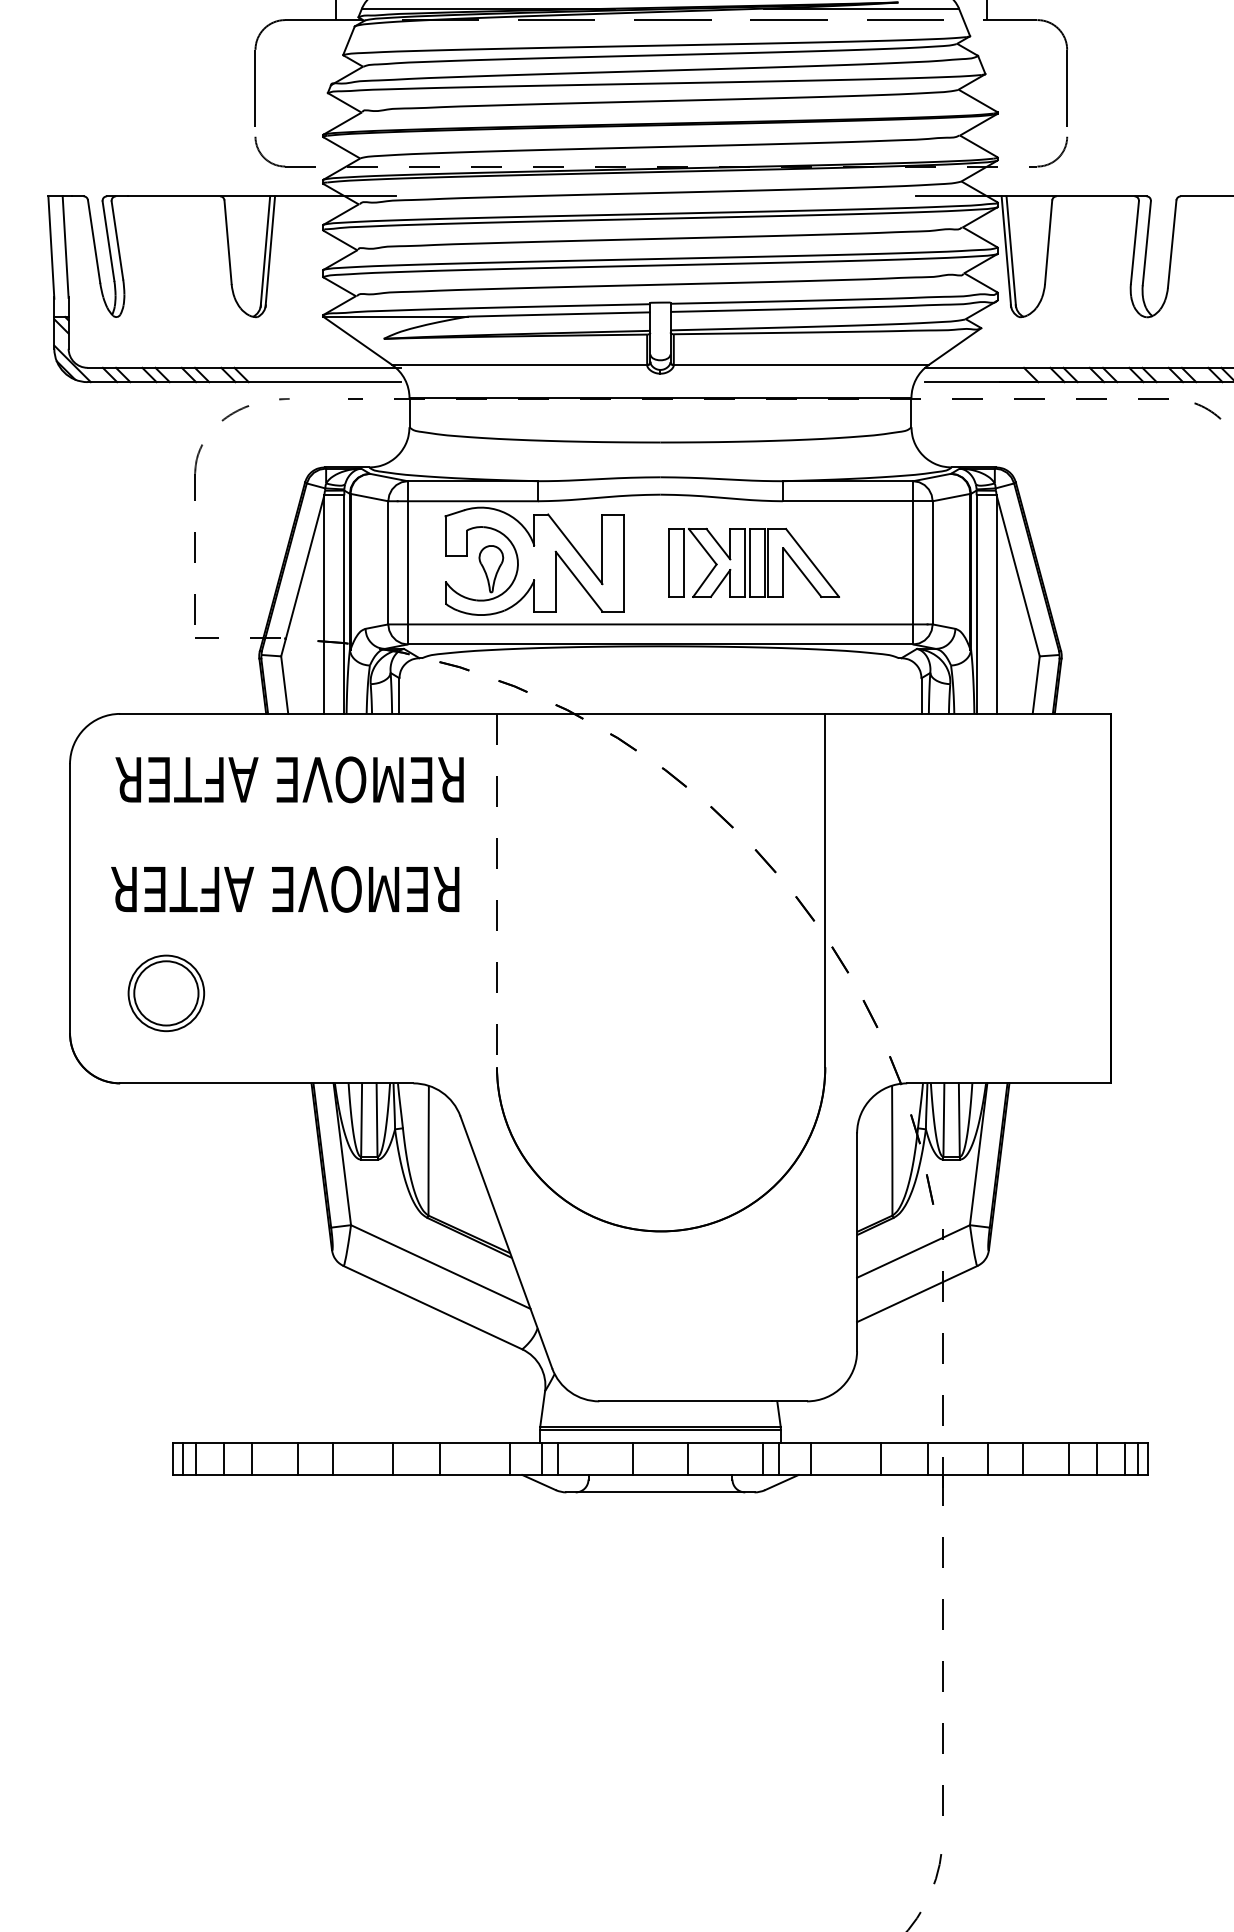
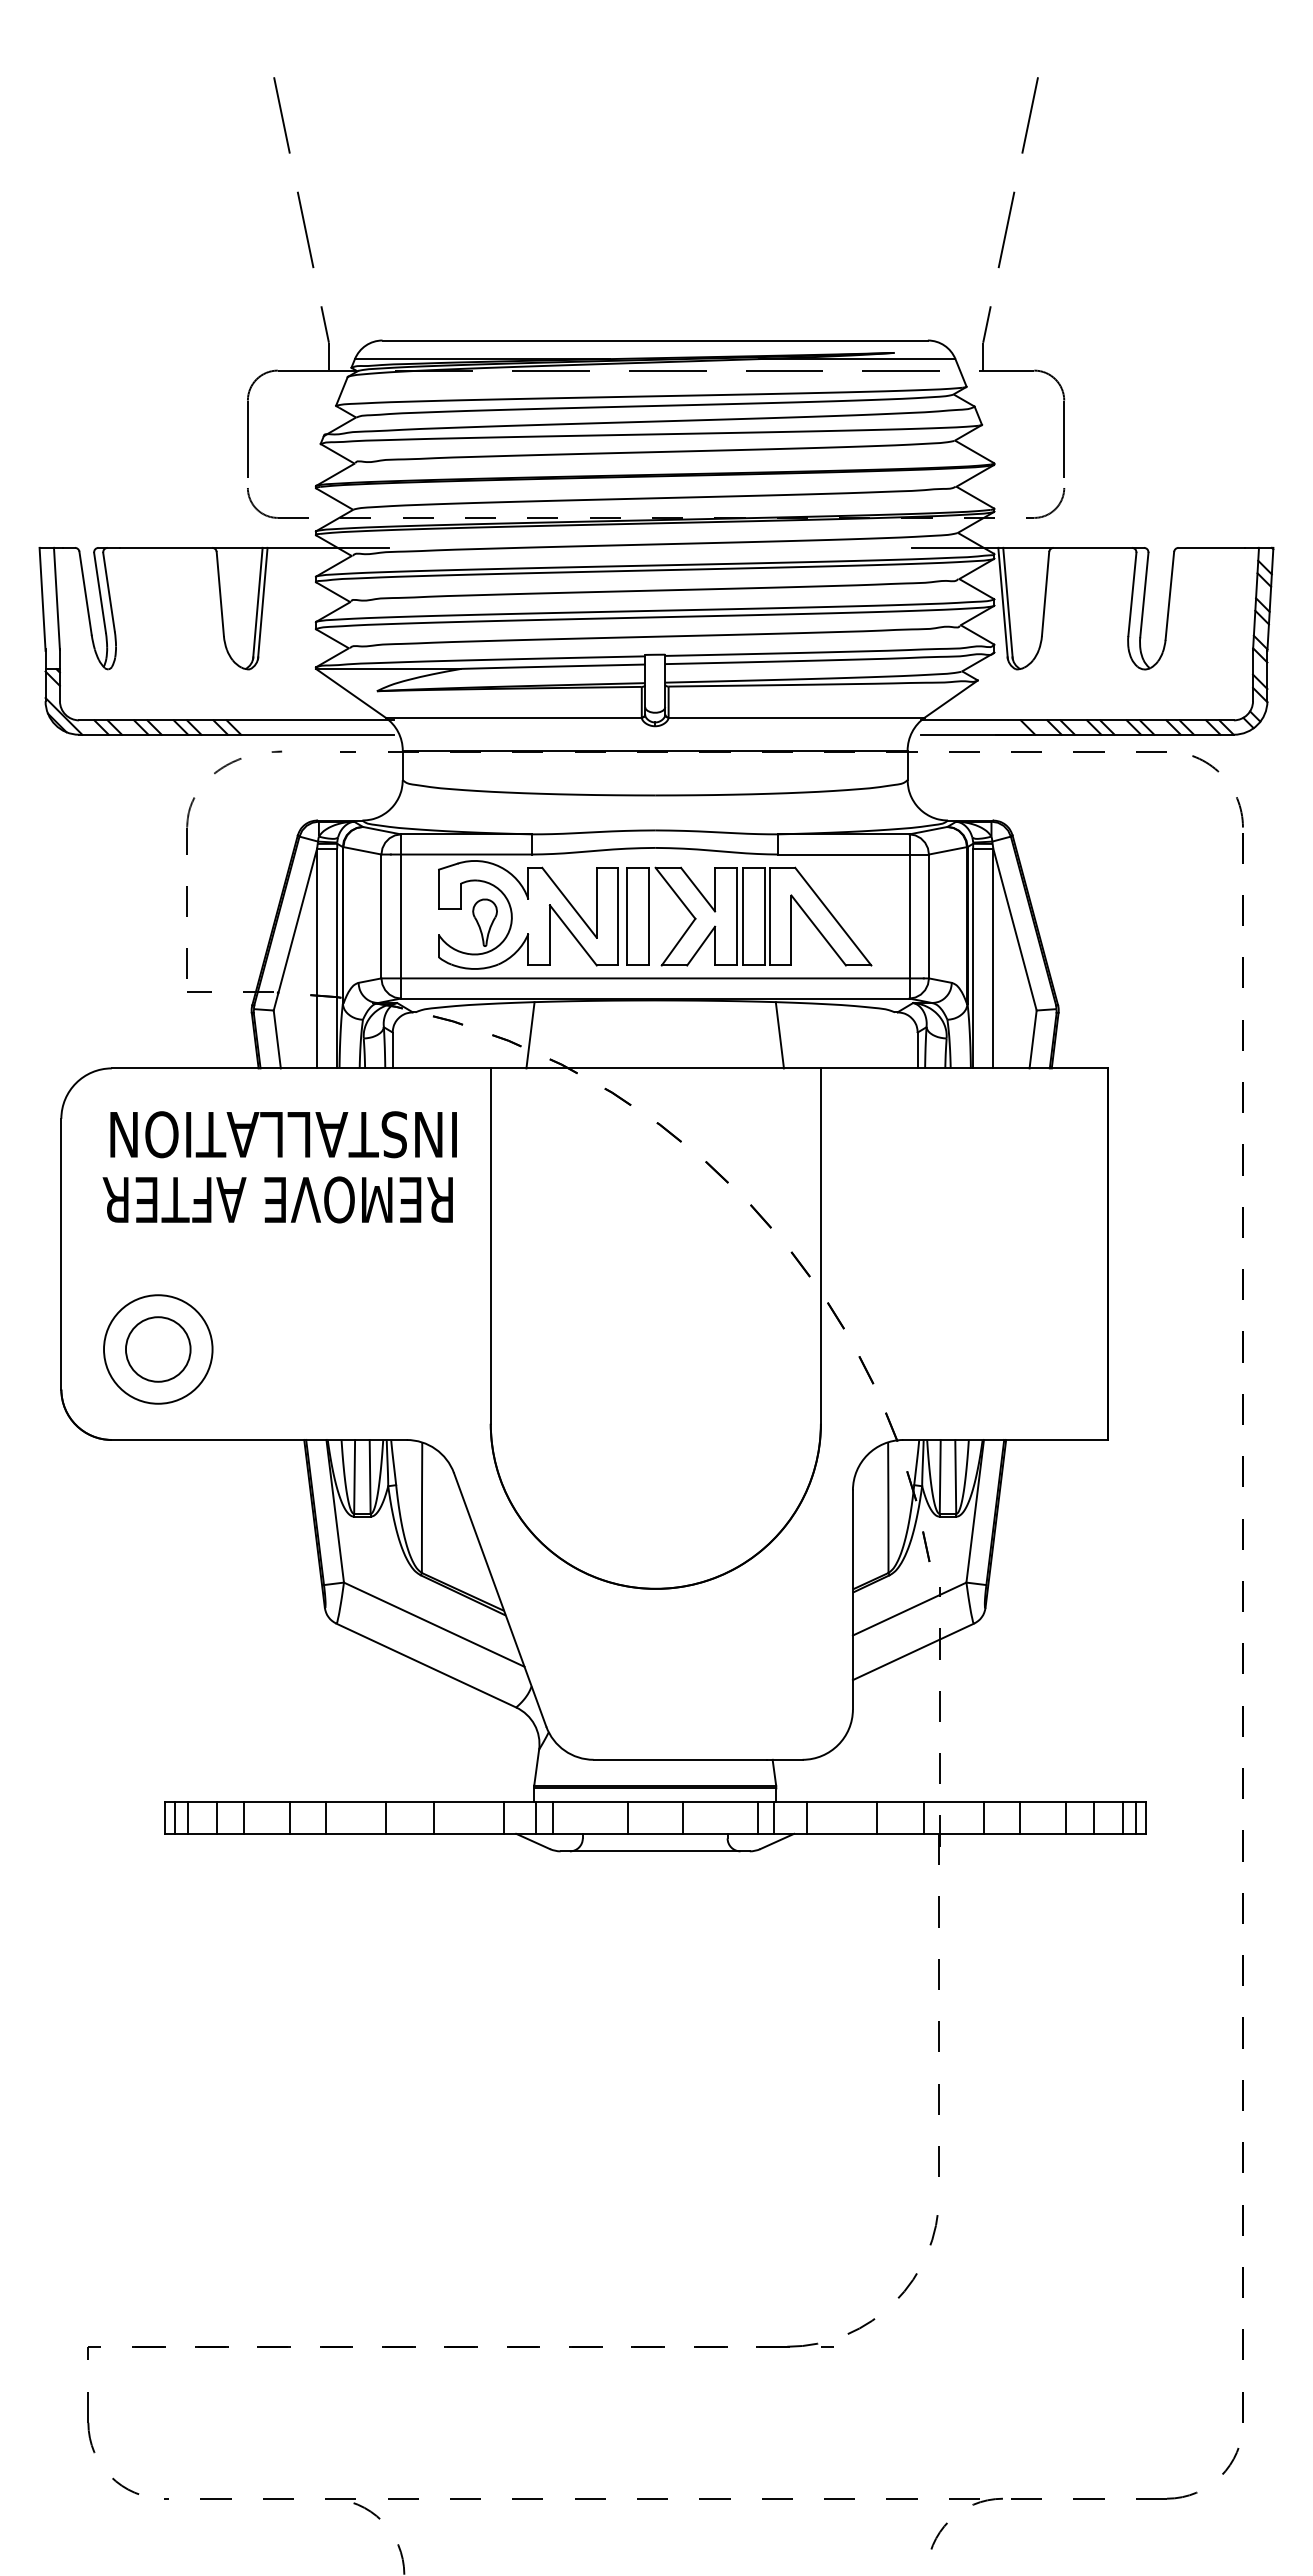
part: (754, 562) -> (749, 916), size x1.43
line: (536, 681) -> (530, 1035), added
line: (784, 681) -> (779, 1035), added
text: (289, 779) -> (282, 1134), REMOVE AFTER -> INSTALLATION
text: (284, 889) -> (277, 1199), moved
line: (496, 890) -> (490, 1246), dashed -> solid
circle: (166, 993) -> (158, 1349), size x1.43

